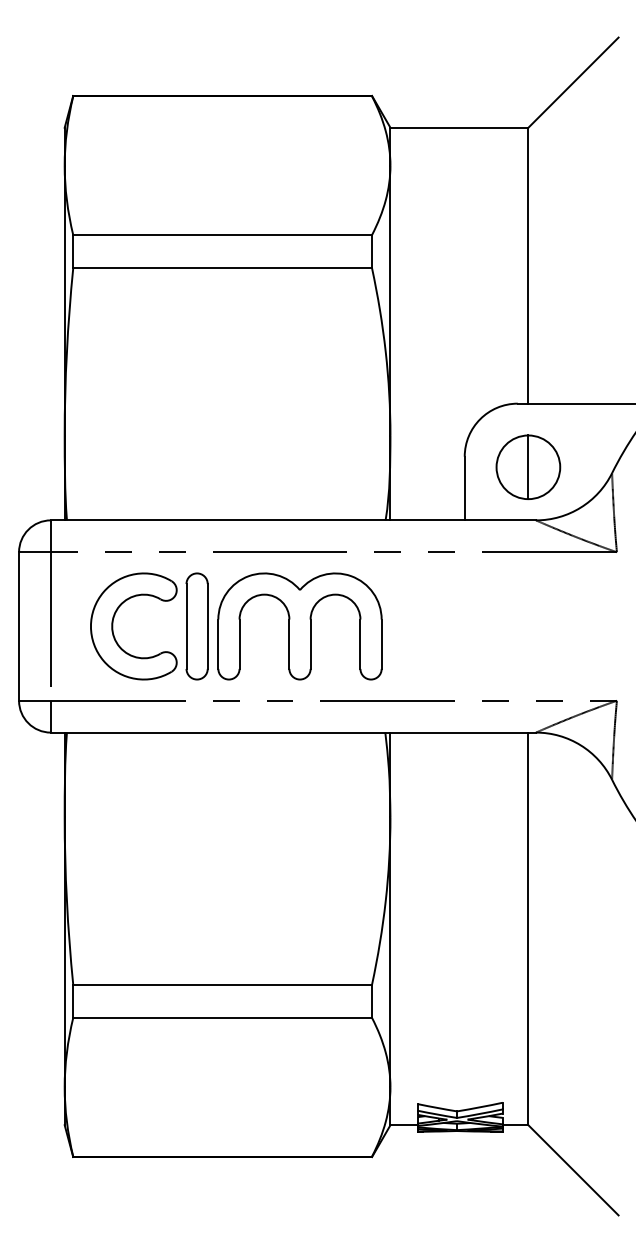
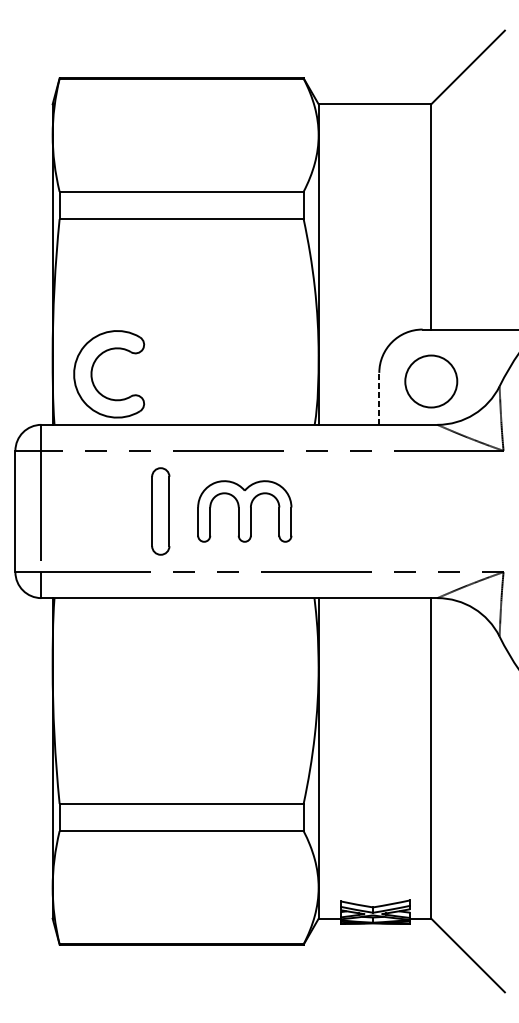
line: (528, 467) -> (431, 381), removed
line: (464, 488) -> (379, 398), solid -> dashed
part: (113, 626) -> (92, 374), moved
part: (299, 626) -> (244, 511), size x0.7

